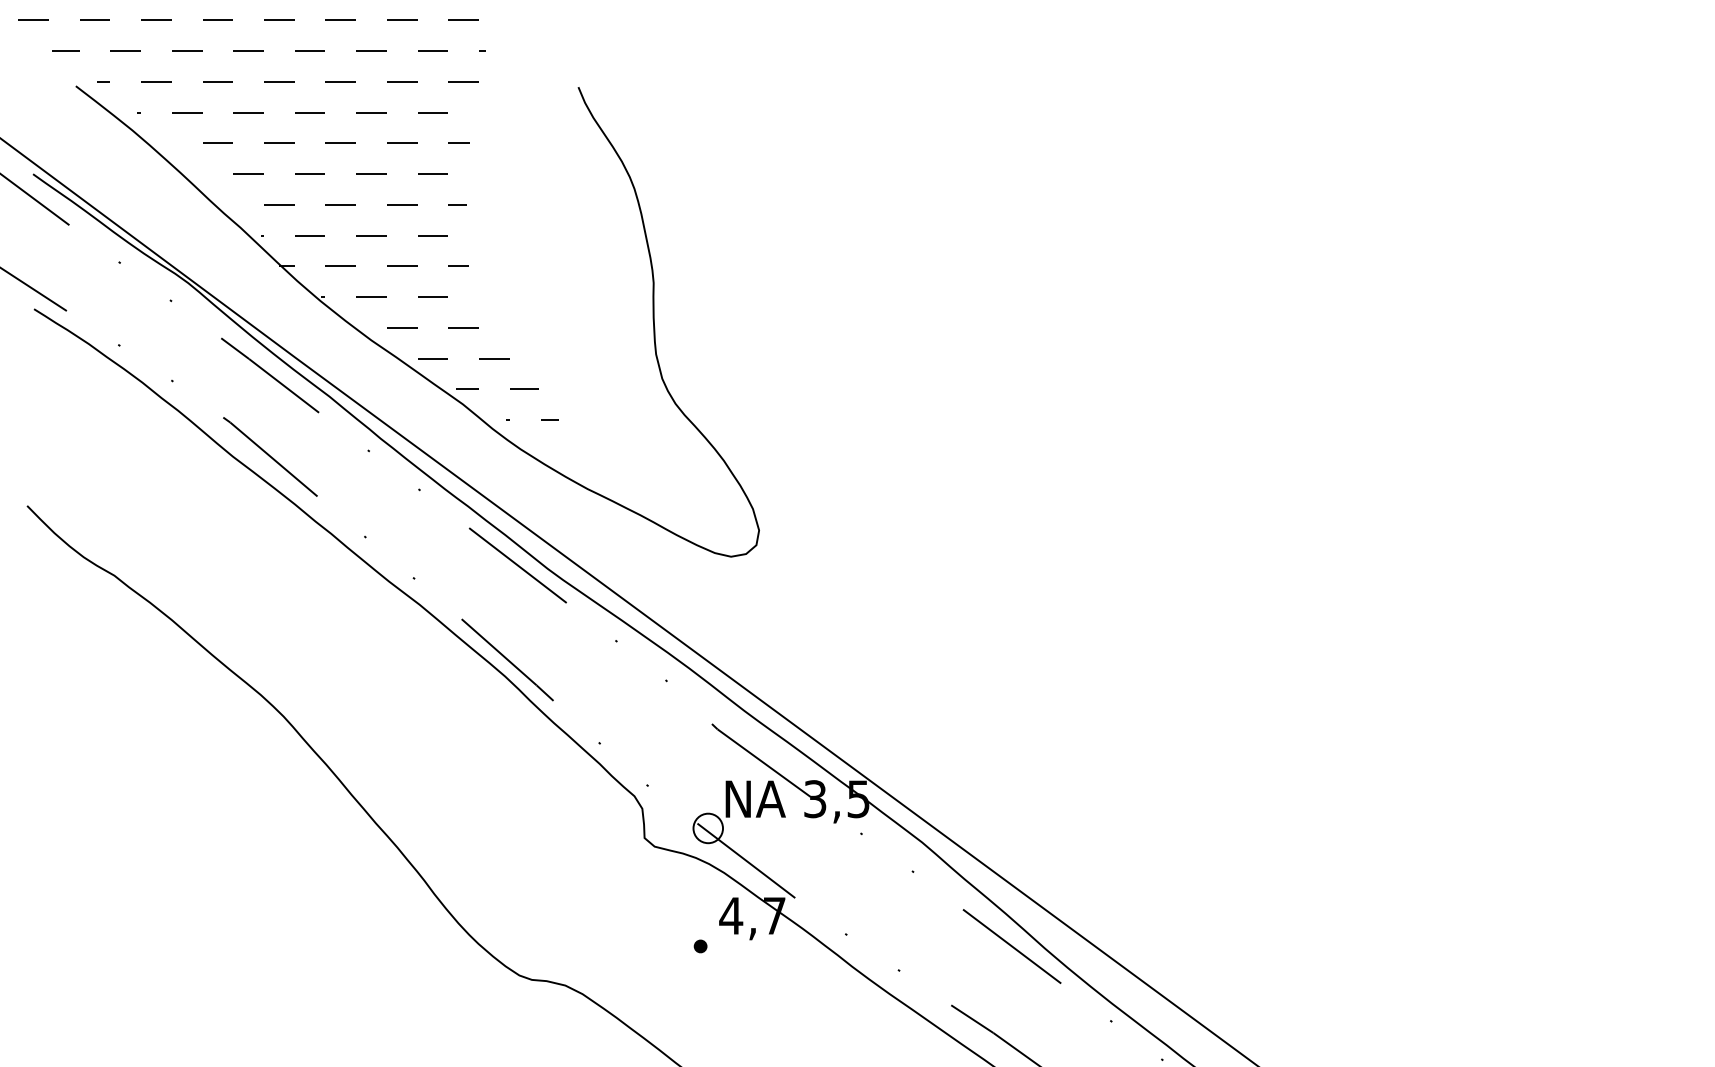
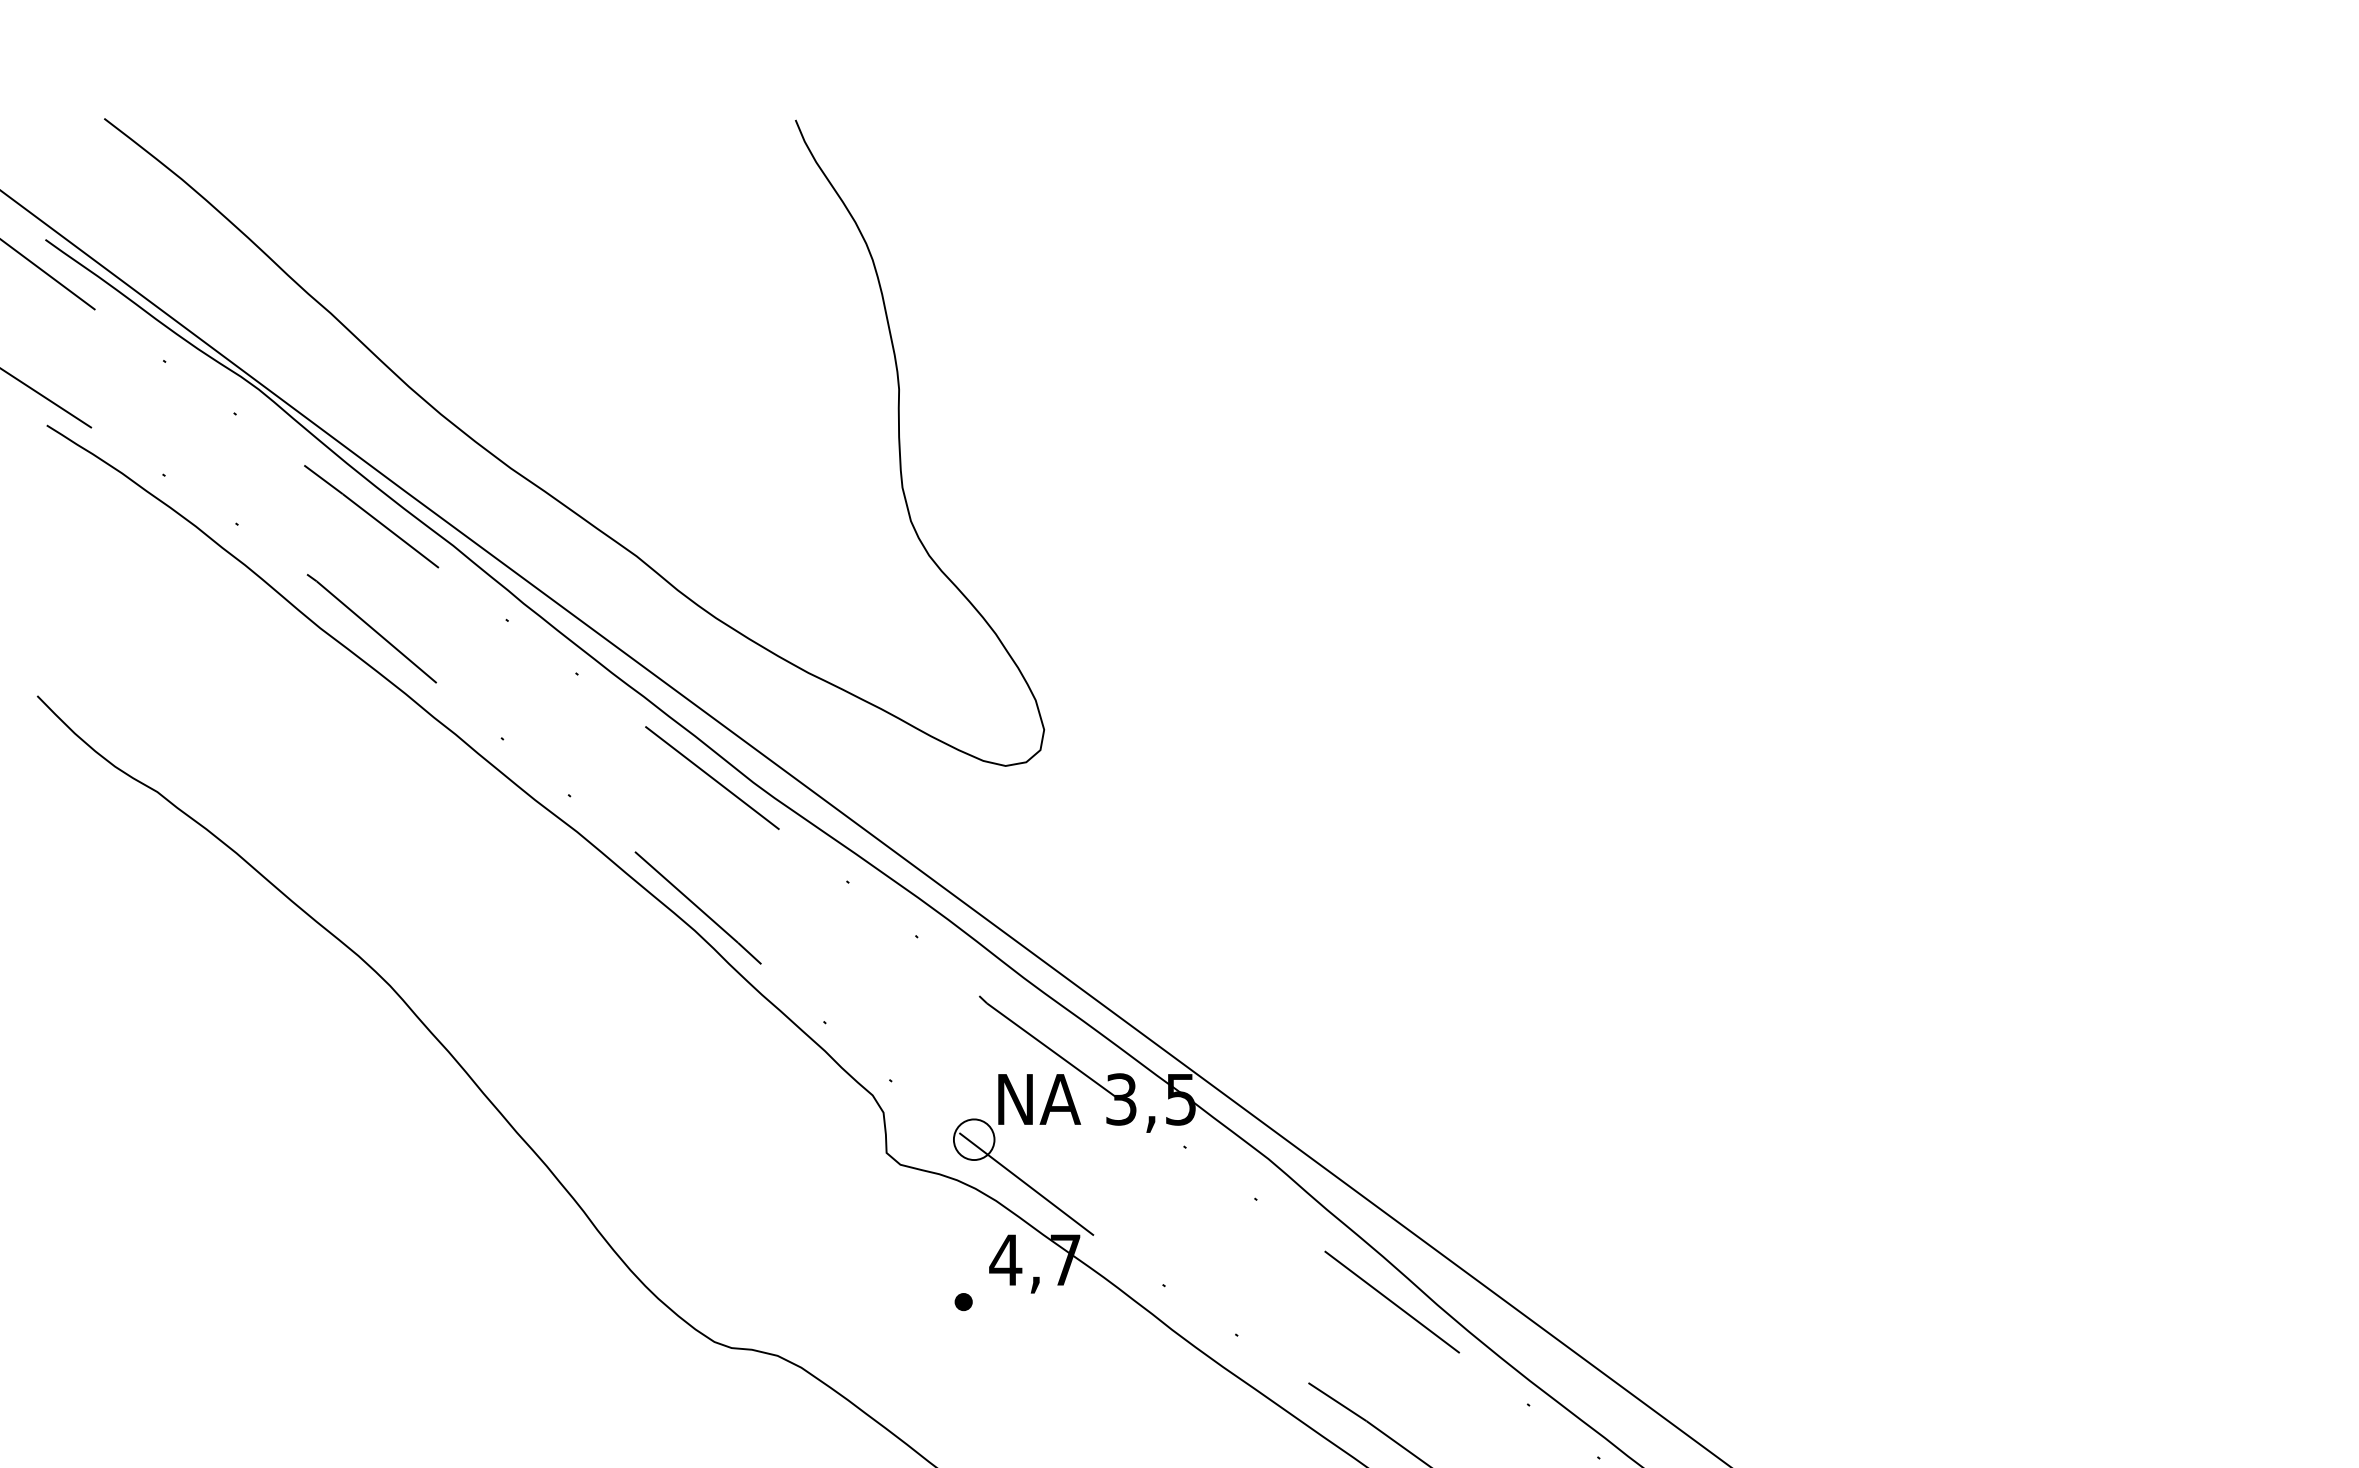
hatch: (288, 220) -> (396, 303), removed

